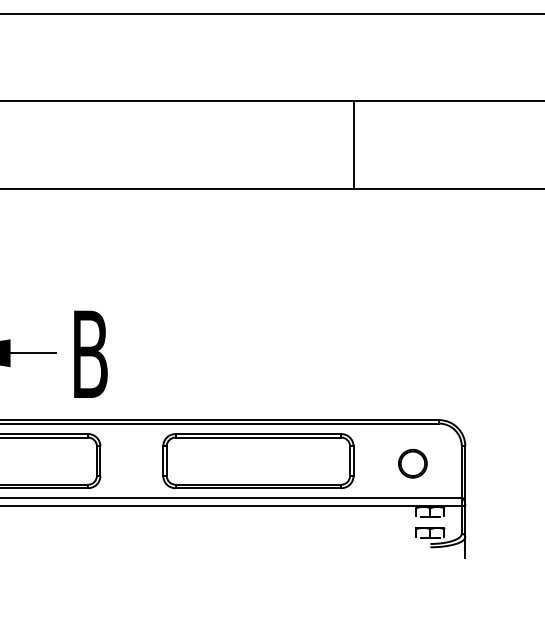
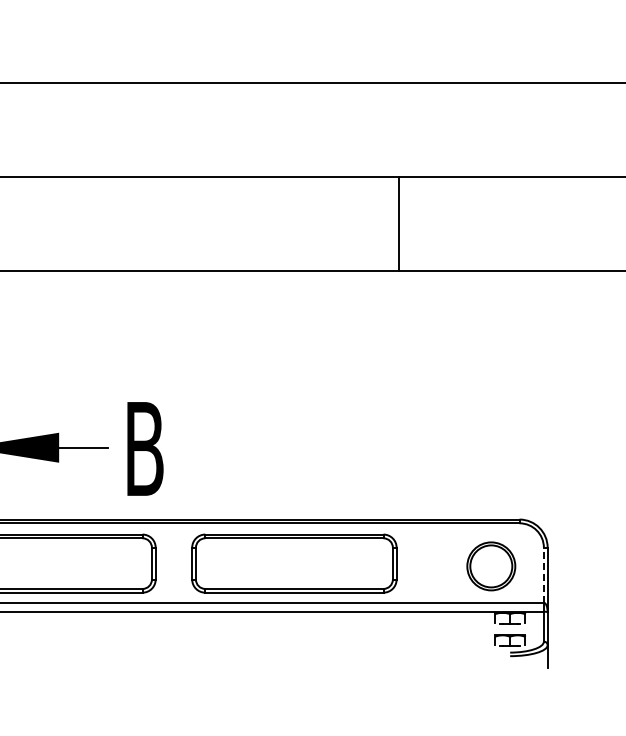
line: (354, 144) -> (399, 223), moved
part: (258, 461) -> (294, 563), moved
part: (413, 463) -> (491, 566), size x1.6
line: (461, 472) -> (543, 575), solid -> dashed

